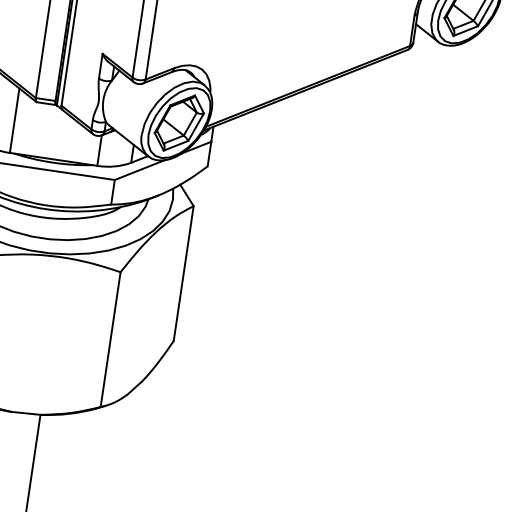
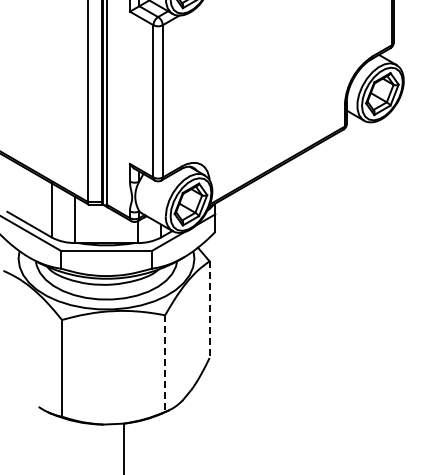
line: (183, 274) -> (209, 310), solid -> dashed
line: (110, 340) -> (165, 364), solid -> dashed

